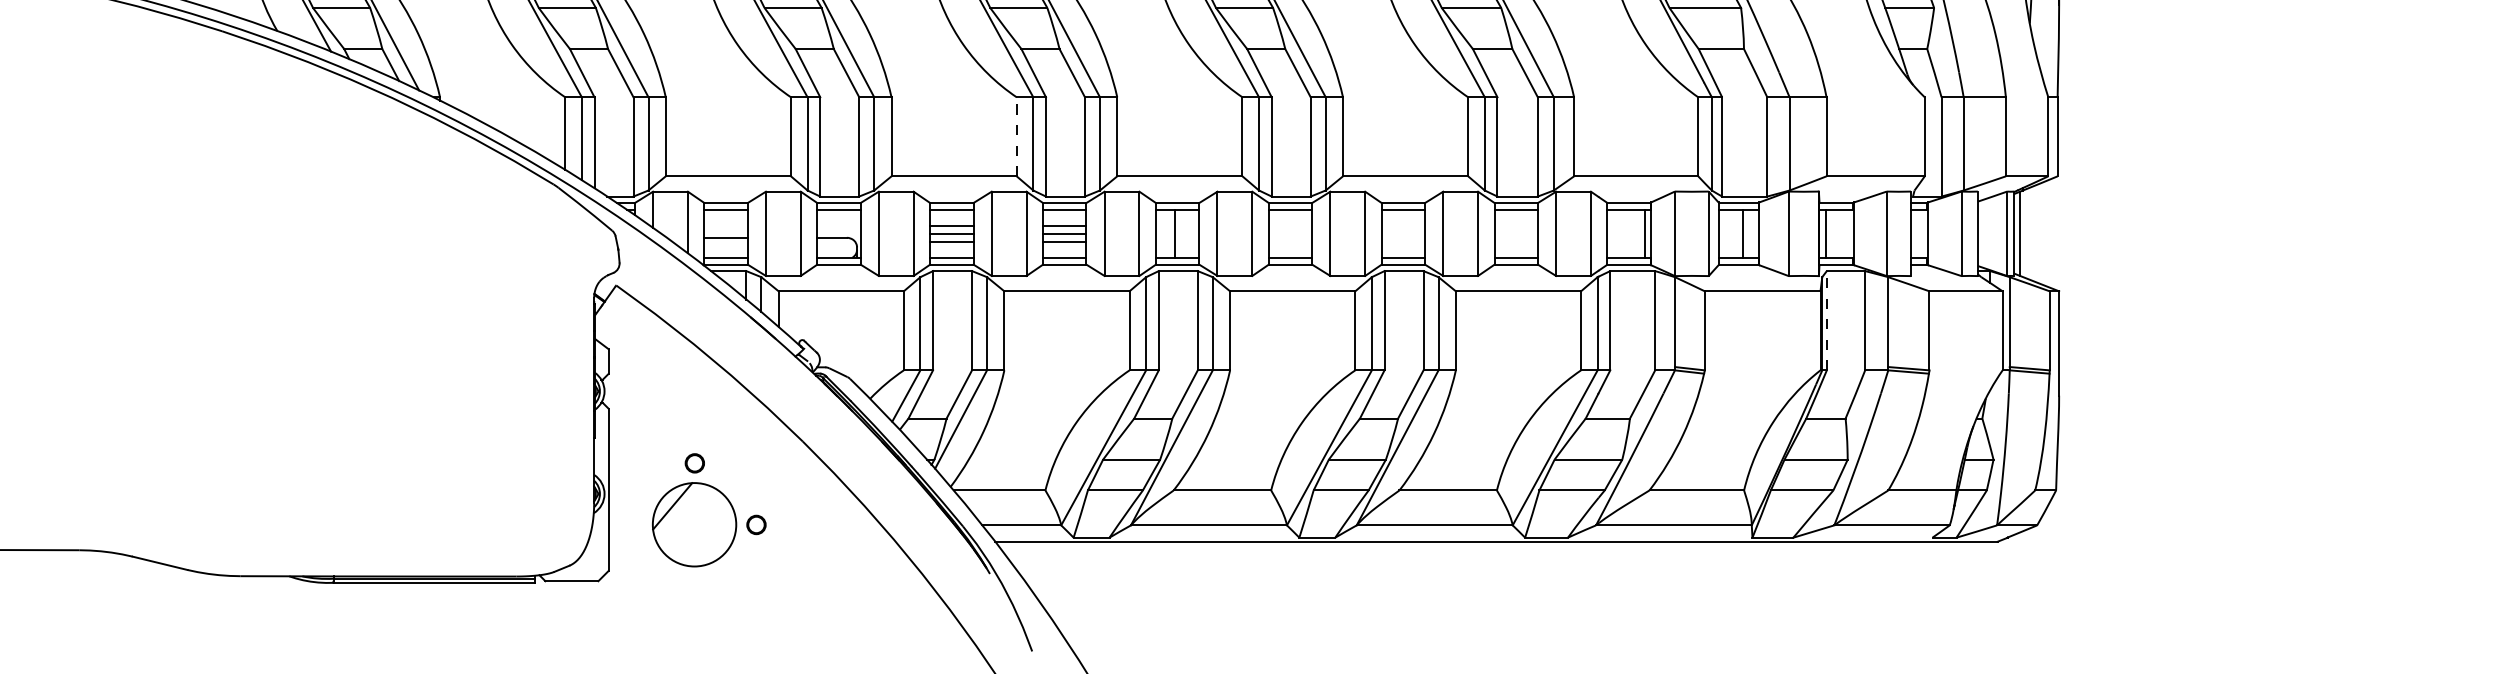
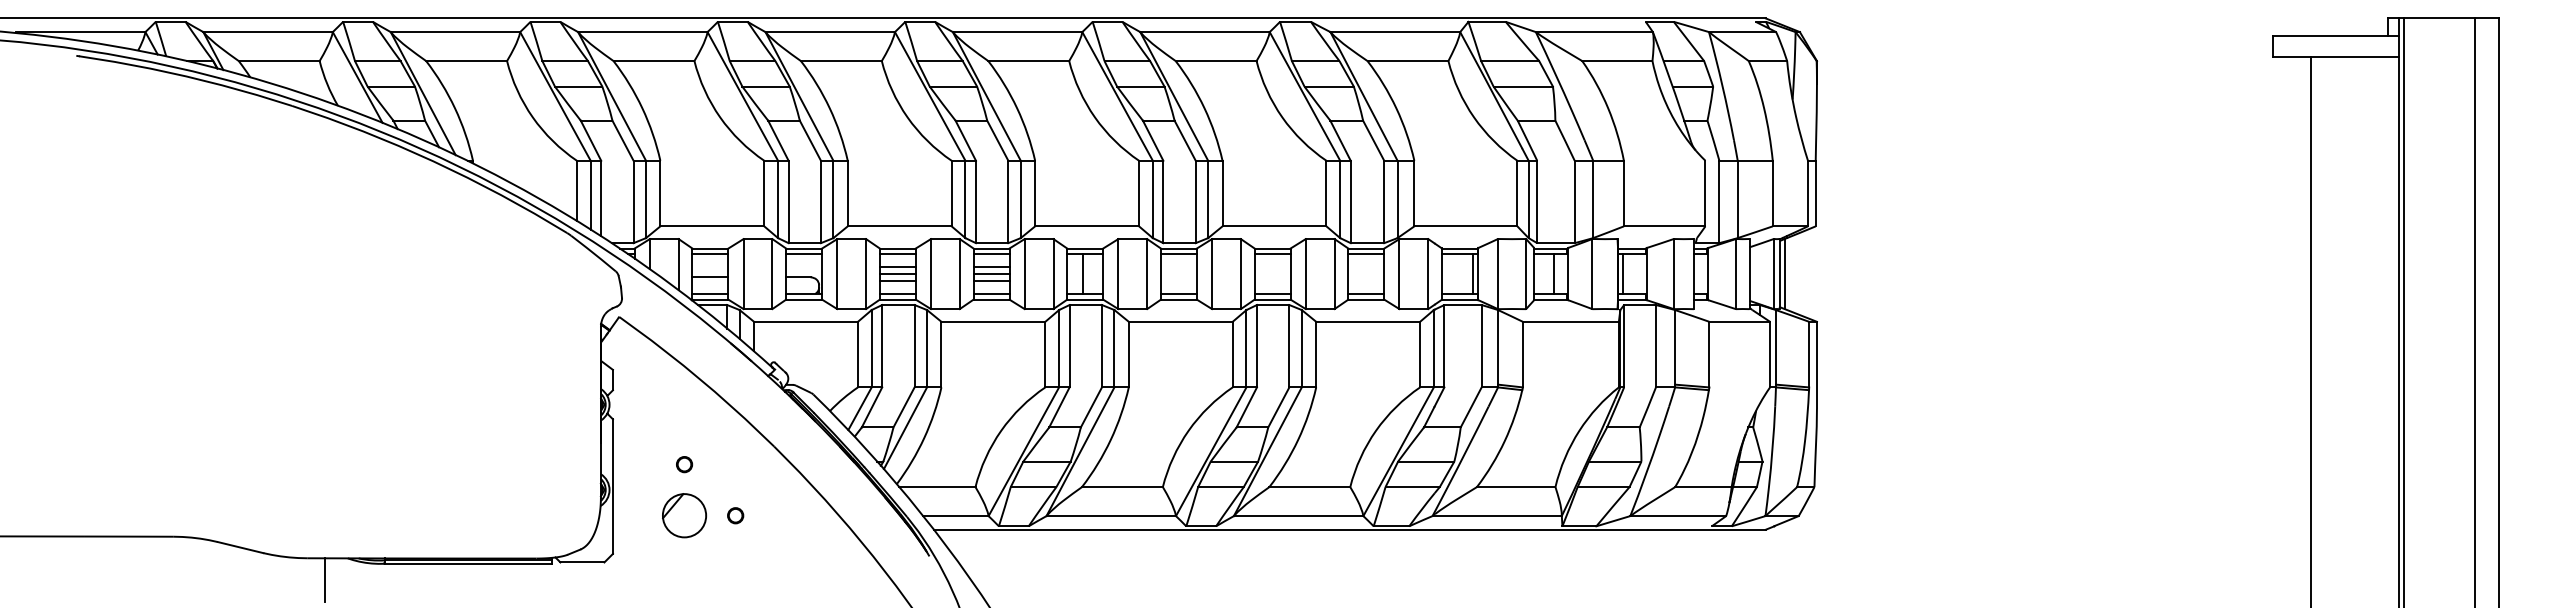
line: (1016, 136) -> (951, 193), dashed -> solid
line: (1827, 319) -> (1624, 345), dashed -> solid
part: (694, 524) -> (684, 515), size x0.62
line: (261, 601) -> (324, 579), added

